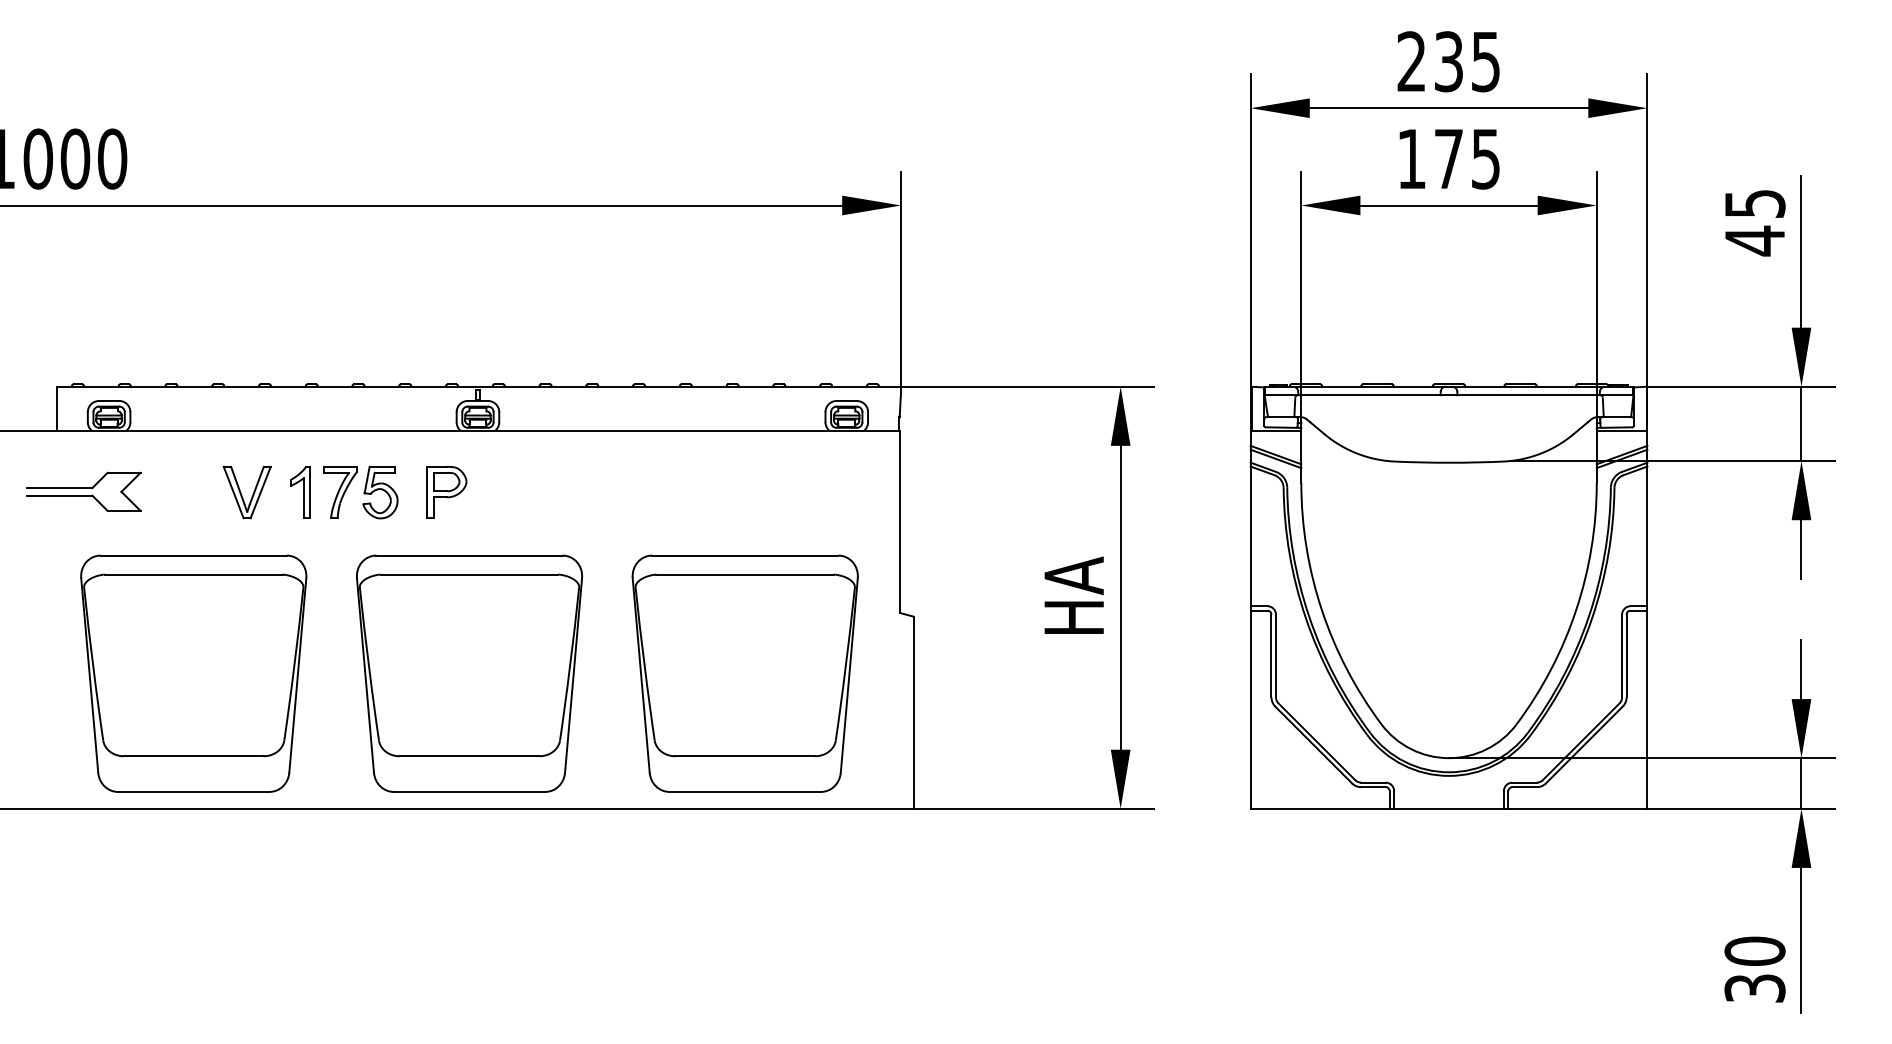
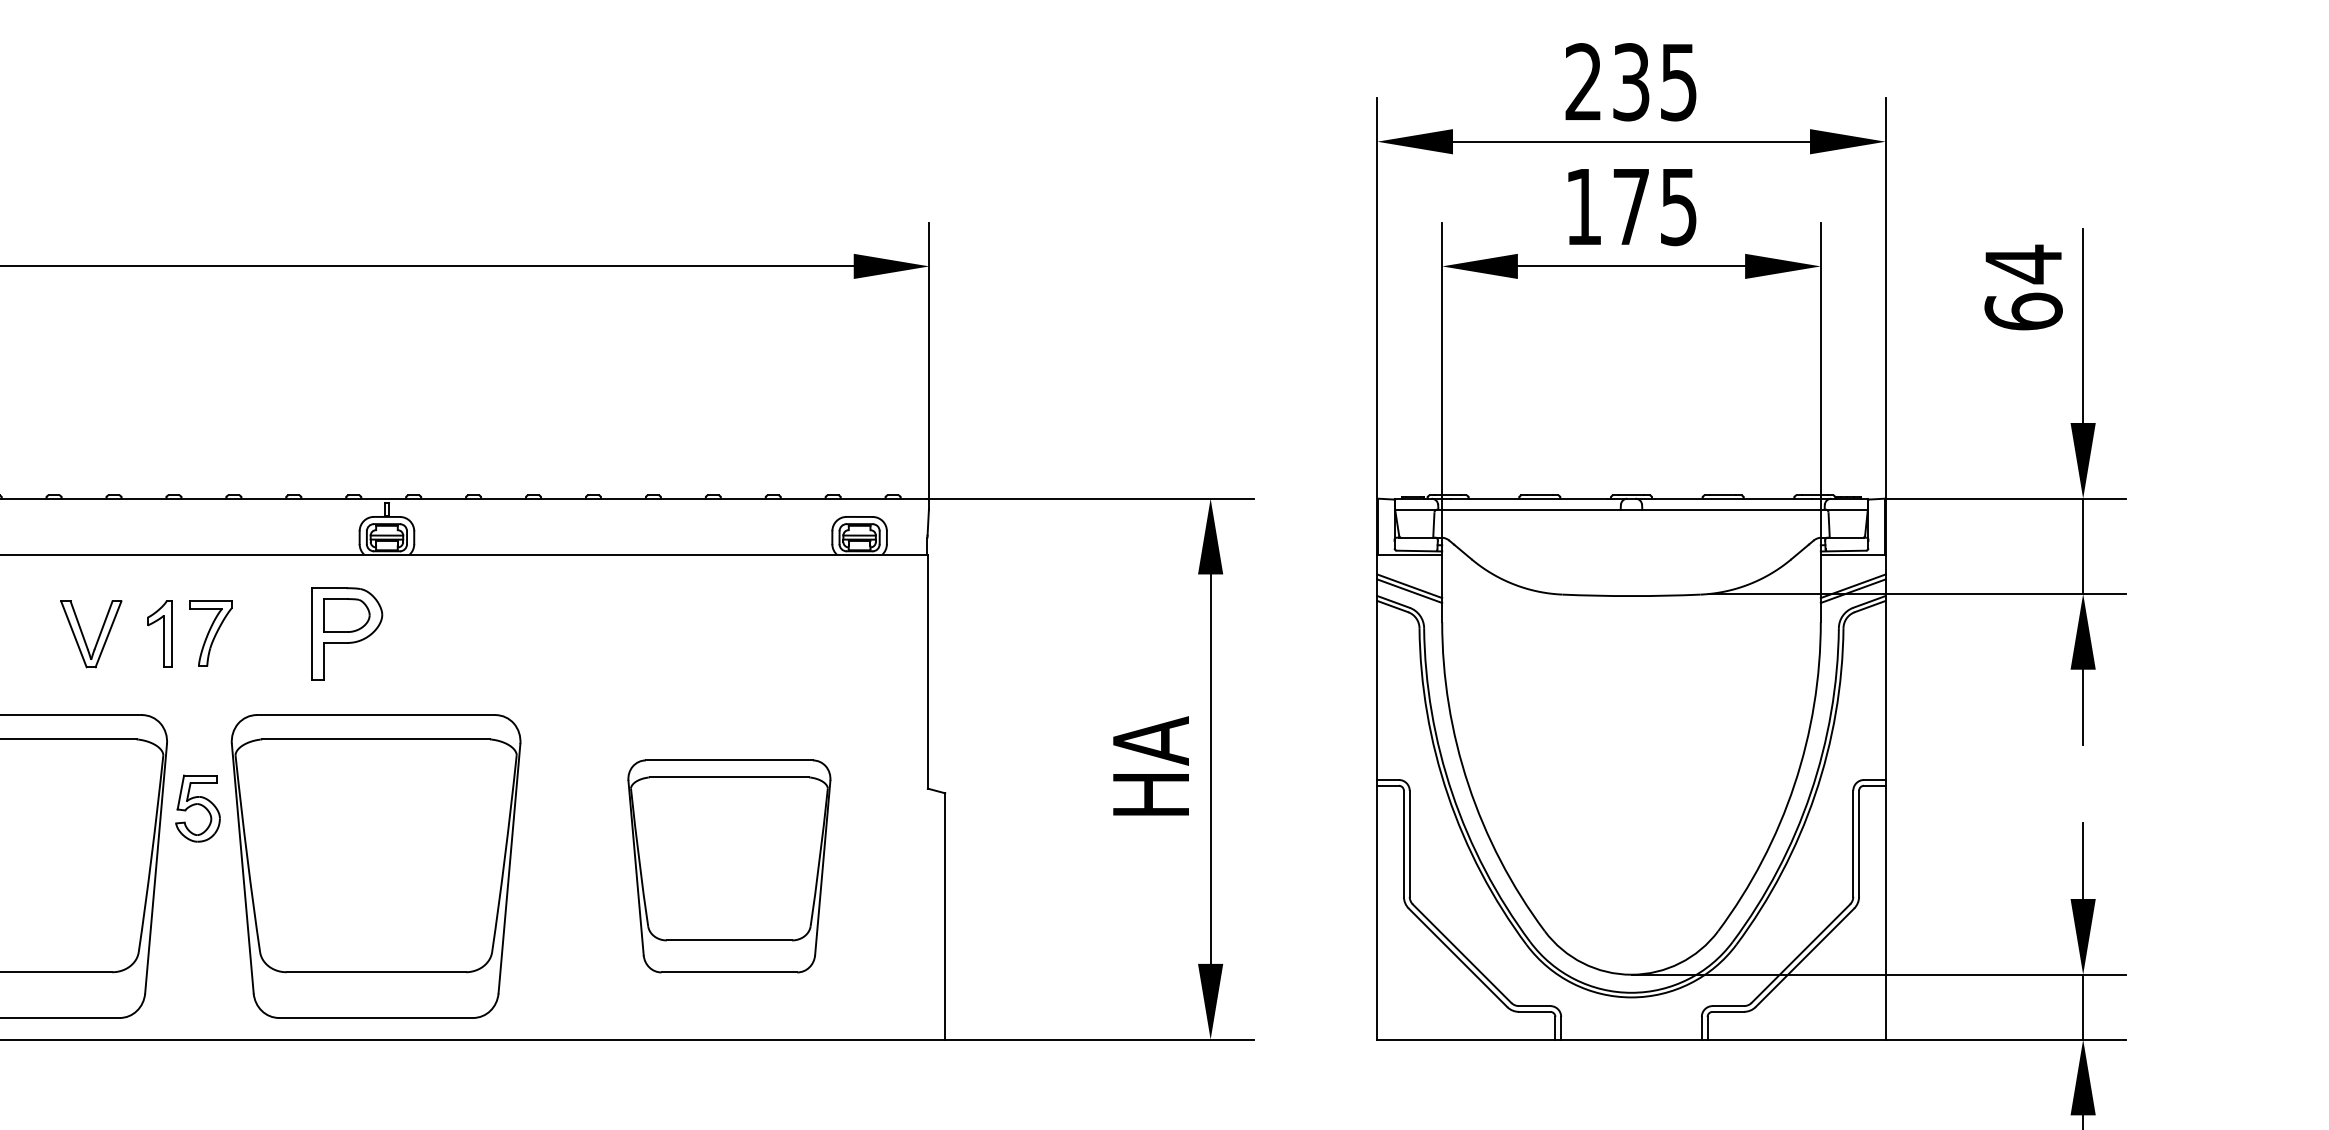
text: (1754, 222) -> (2022, 288), 45 -> 64
part: (380, 492) -> (197, 808), moved
part: (446, 492) -> (346, 634), size x1.4
part: (744, 673) -> (728, 866), size x0.7

